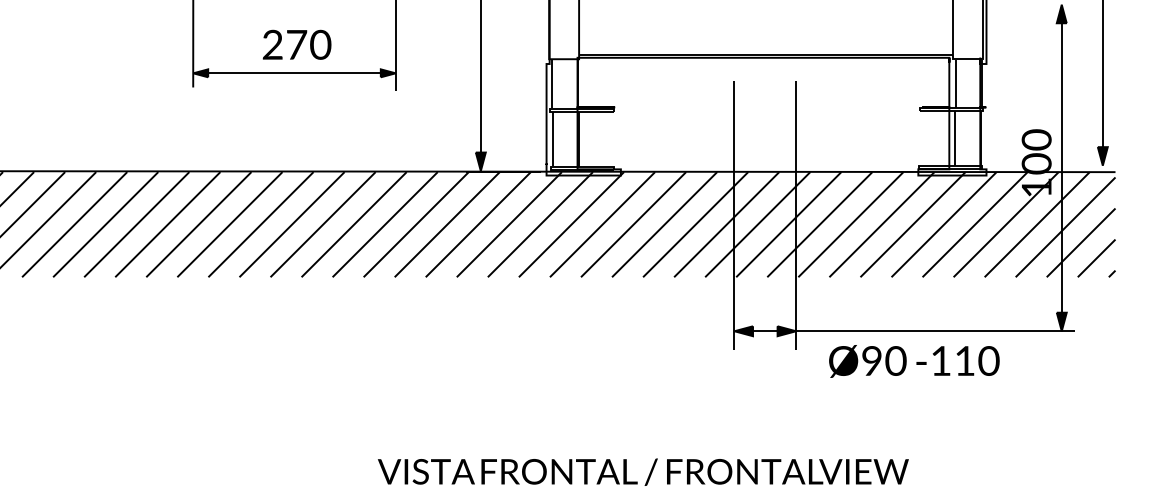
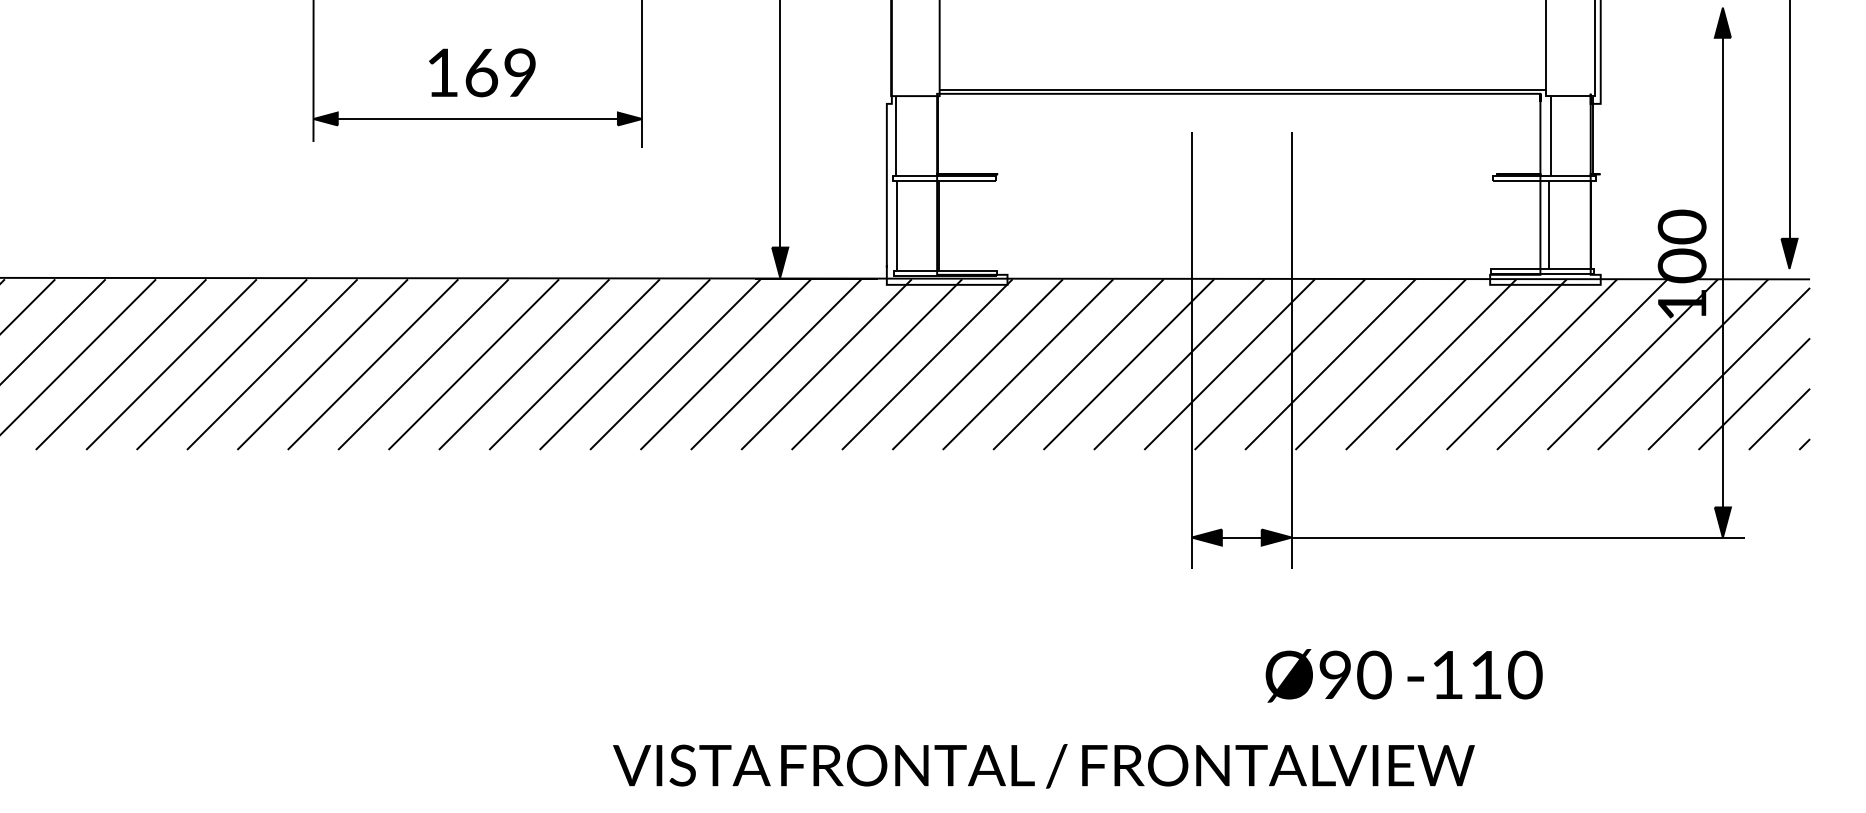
text: (296, 44) -> (481, 72), 270 -> 169
text: (914, 361) -> (1404, 675), moved

